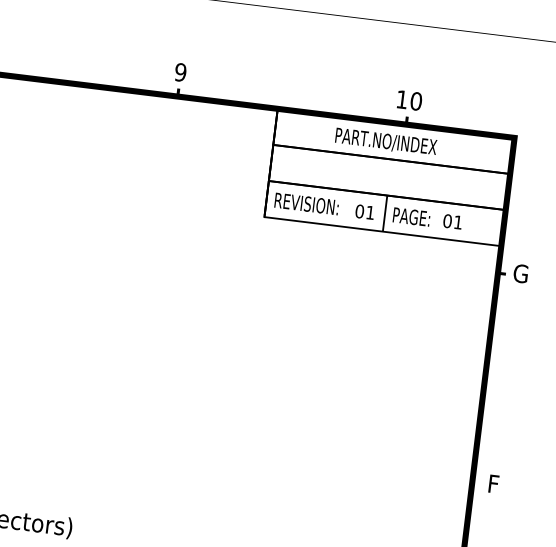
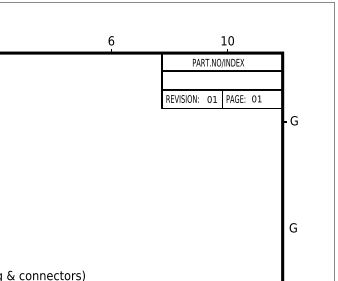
text: (181, 71) -> (111, 40), 9 -> 6
text: (491, 483) -> (292, 227), F -> G

